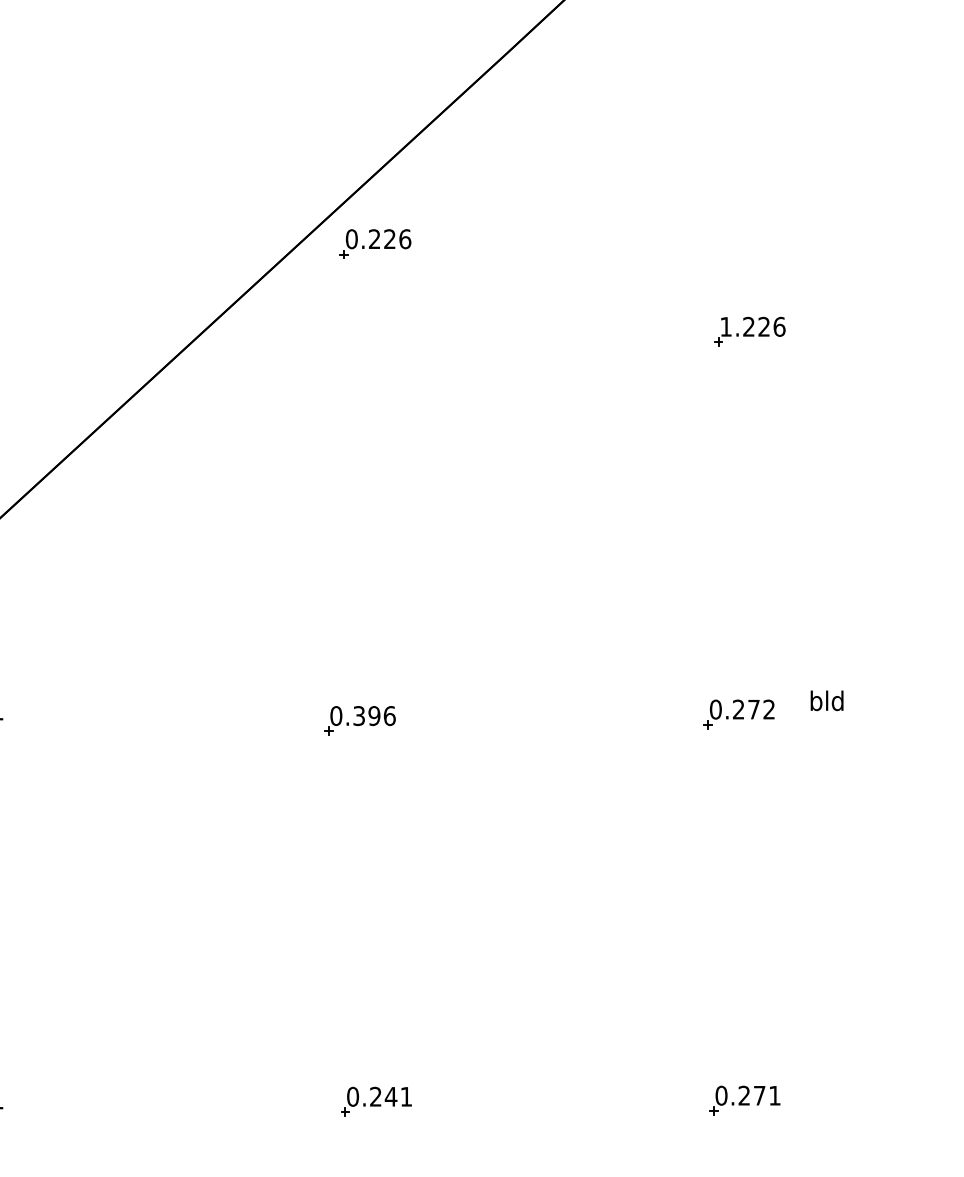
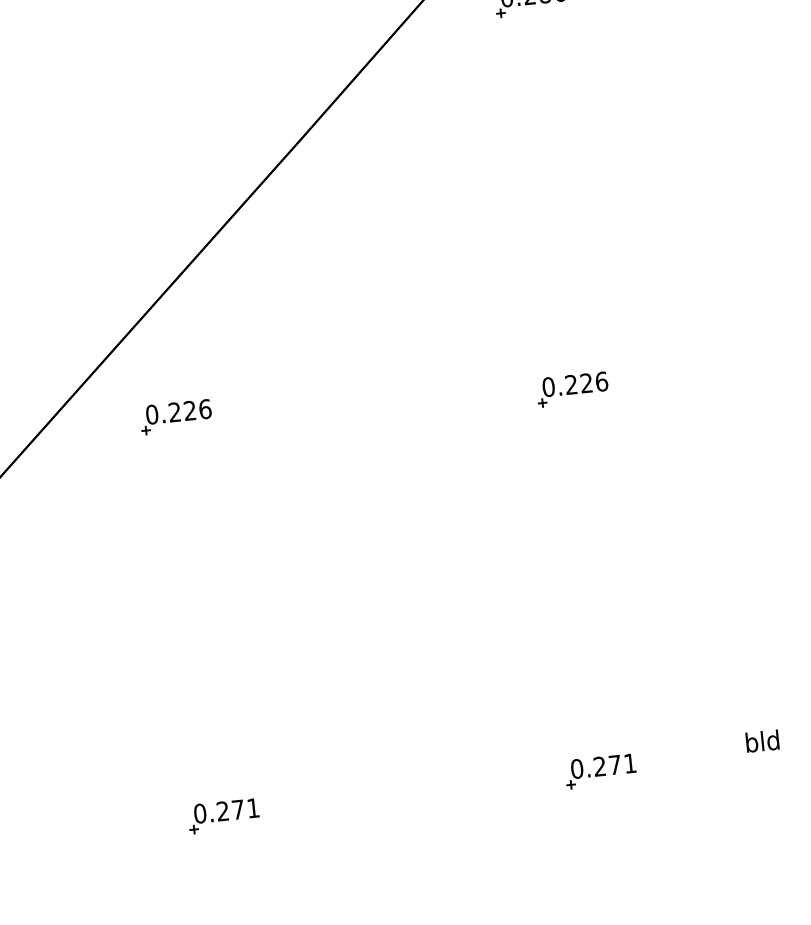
part: (375, 243) -> (176, 416), moved
text: (726, 326) -> (549, 386), 1.226 -> 0.226
text: (826, 700) -> (761, 740), moved
text: (768, 709) -> (629, 763), 0.272 -> 0.271
text: (374, 716) -> (238, 810), 0.396 -> 0.271

